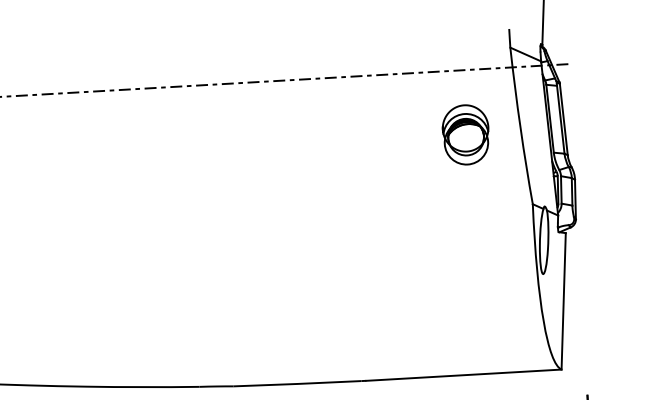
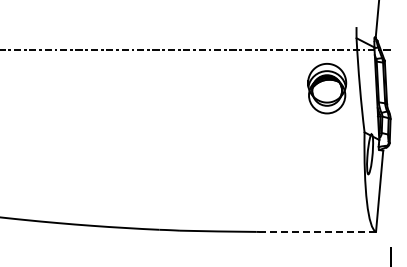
part: (464, 134) -> (326, 88), size x1.4
line: (465, 374) -> (318, 231), solid -> dashed

